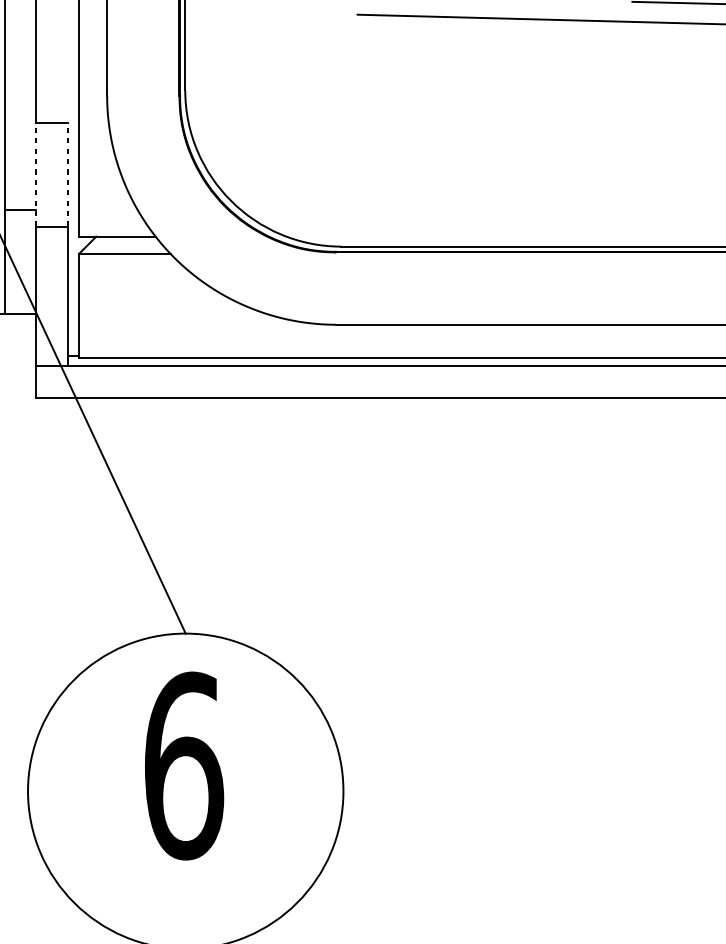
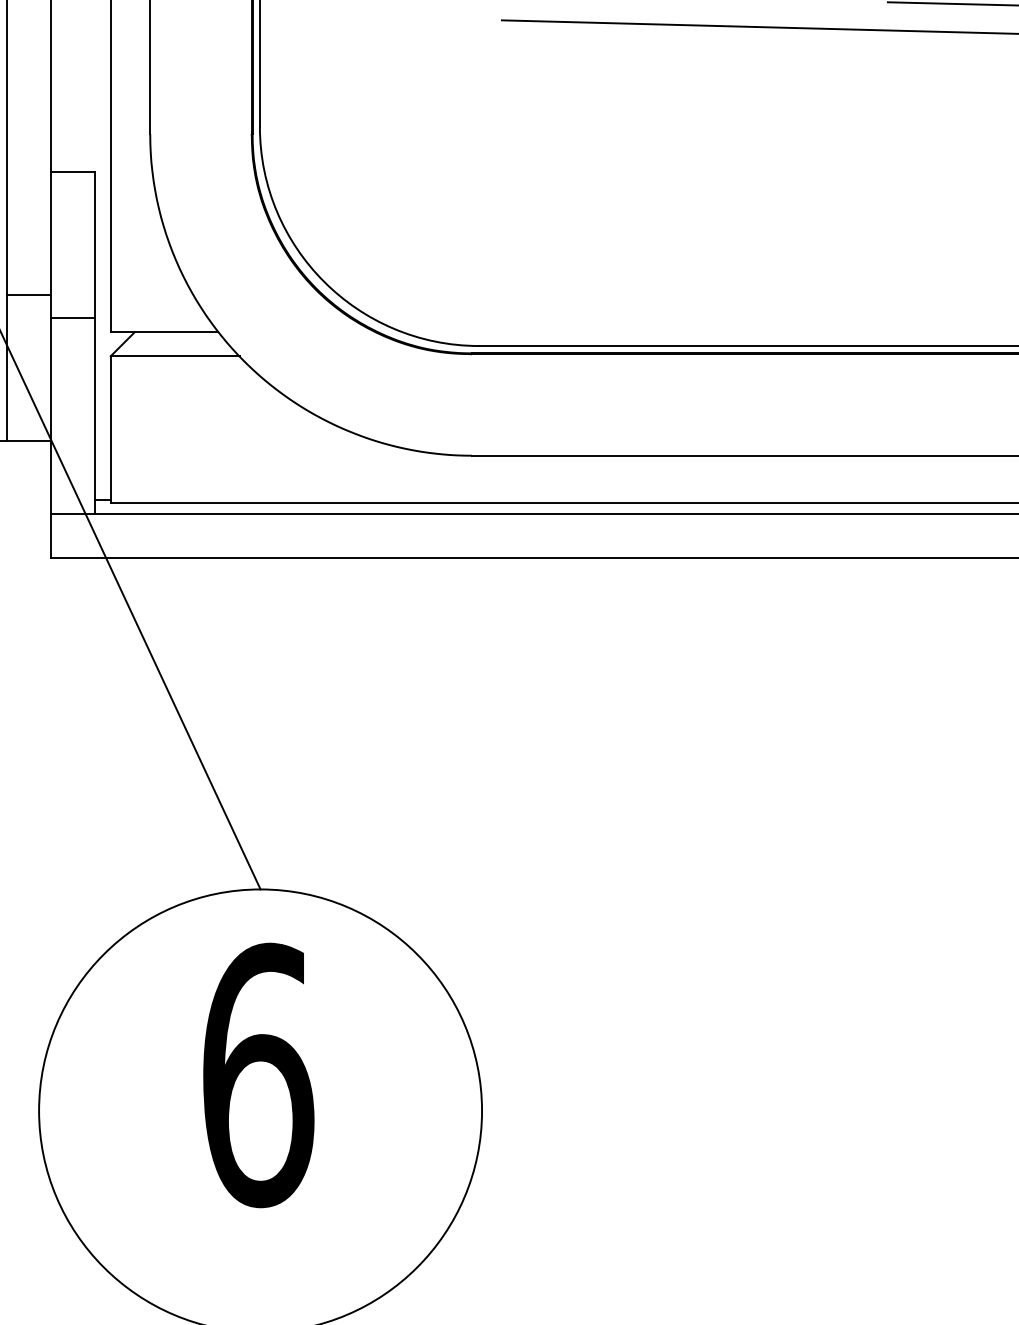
line: (36, 174) -> (50, 244), dashed -> solid
line: (67, 174) -> (94, 244), dashed -> solid

